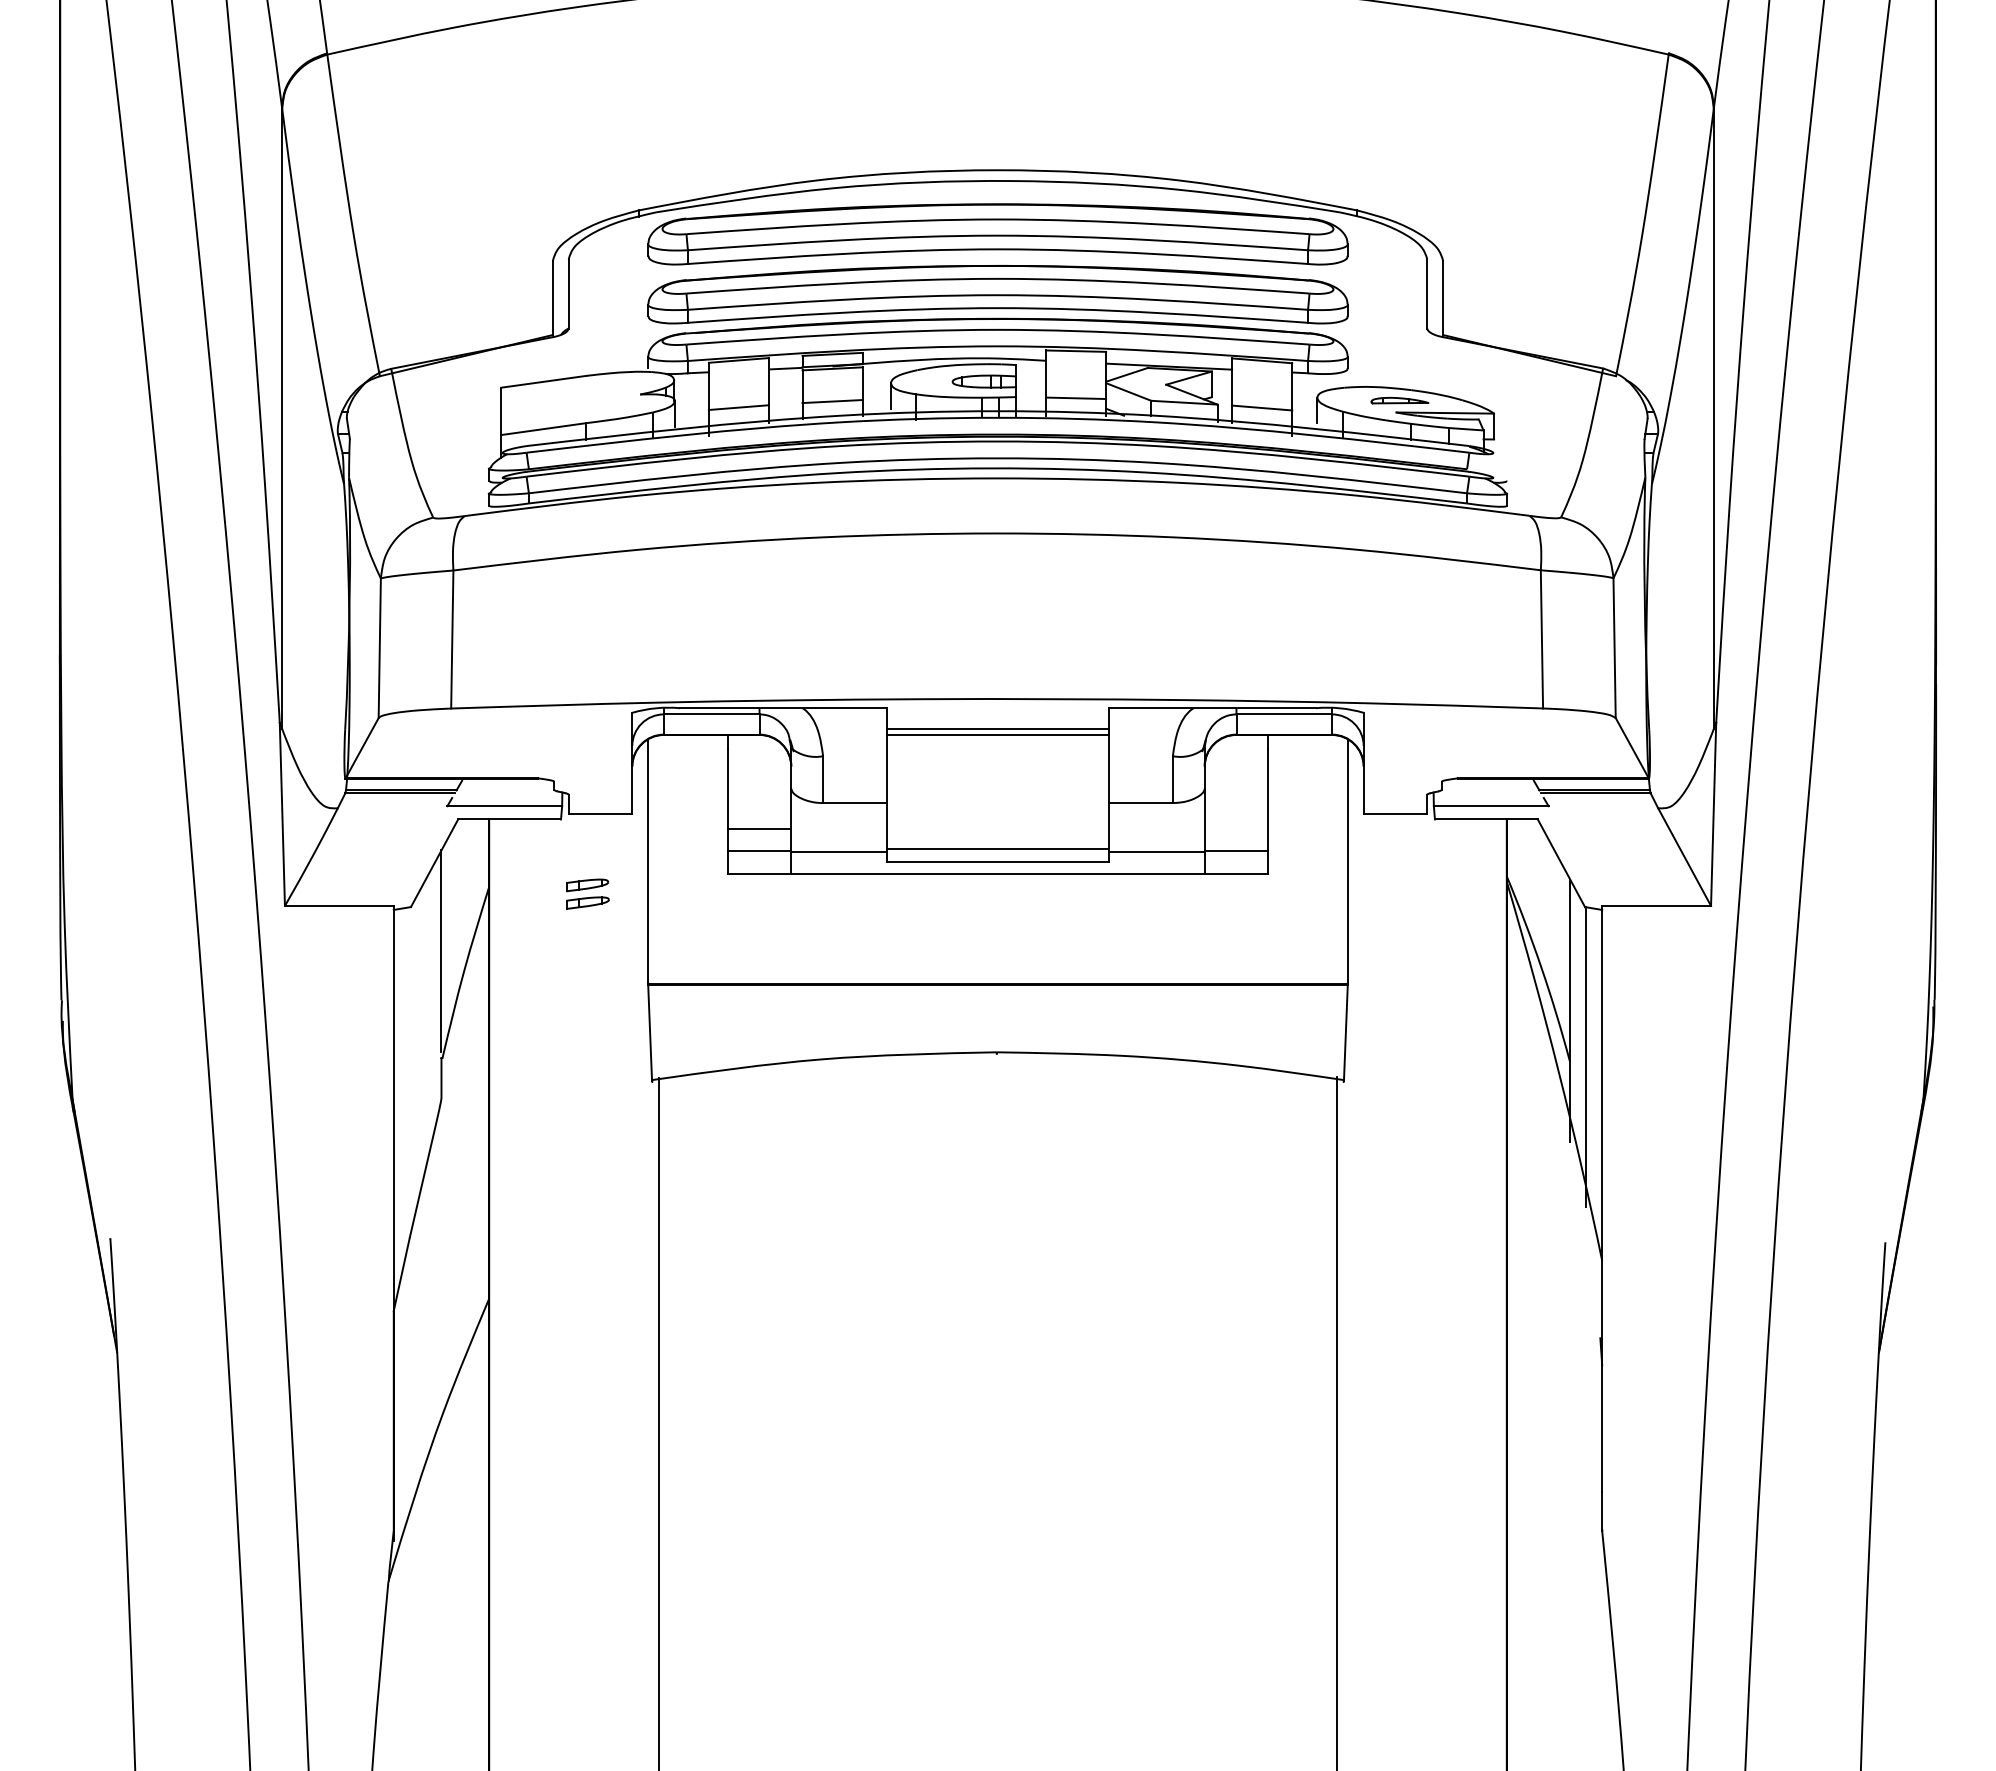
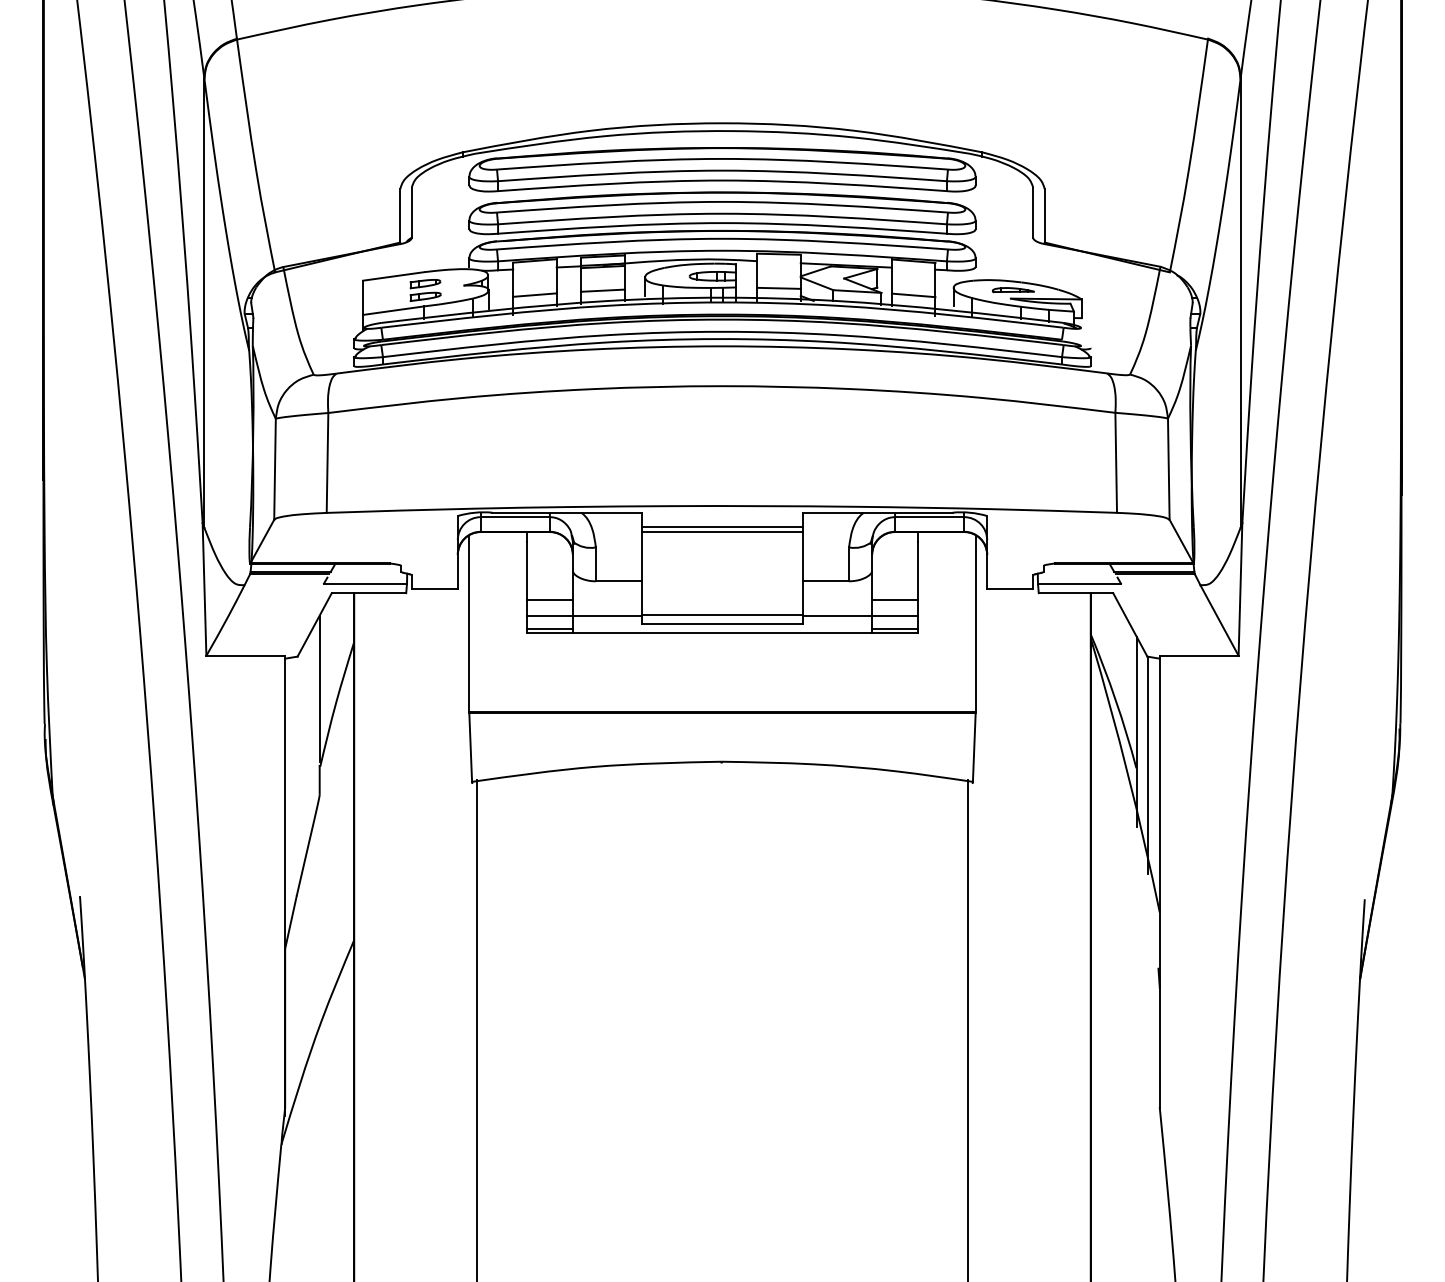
line: (1236, 829) -> (895, 600), added
line: (759, 869) -> (549, 629), added
line: (1236, 869) -> (895, 629), added
part: (587, 893) -> (425, 289), moved

